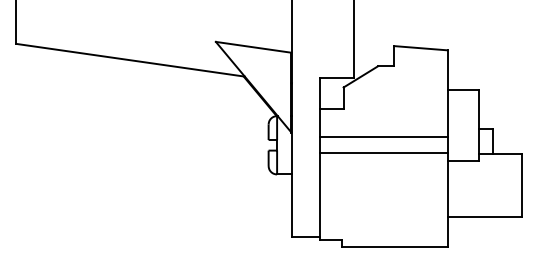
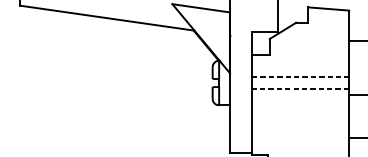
line: (383, 137) -> (300, 77), solid -> dashed
line: (383, 153) -> (300, 89), solid -> dashed

